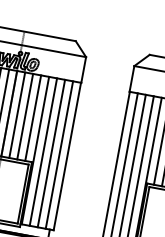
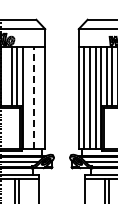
line: (17, 115) -> (6, 76), removed
line: (43, 152) -> (28, 98), removed
line: (52, 152) -> (34, 97), solid -> dashed
line: (59, 155) -> (39, 98), removed

